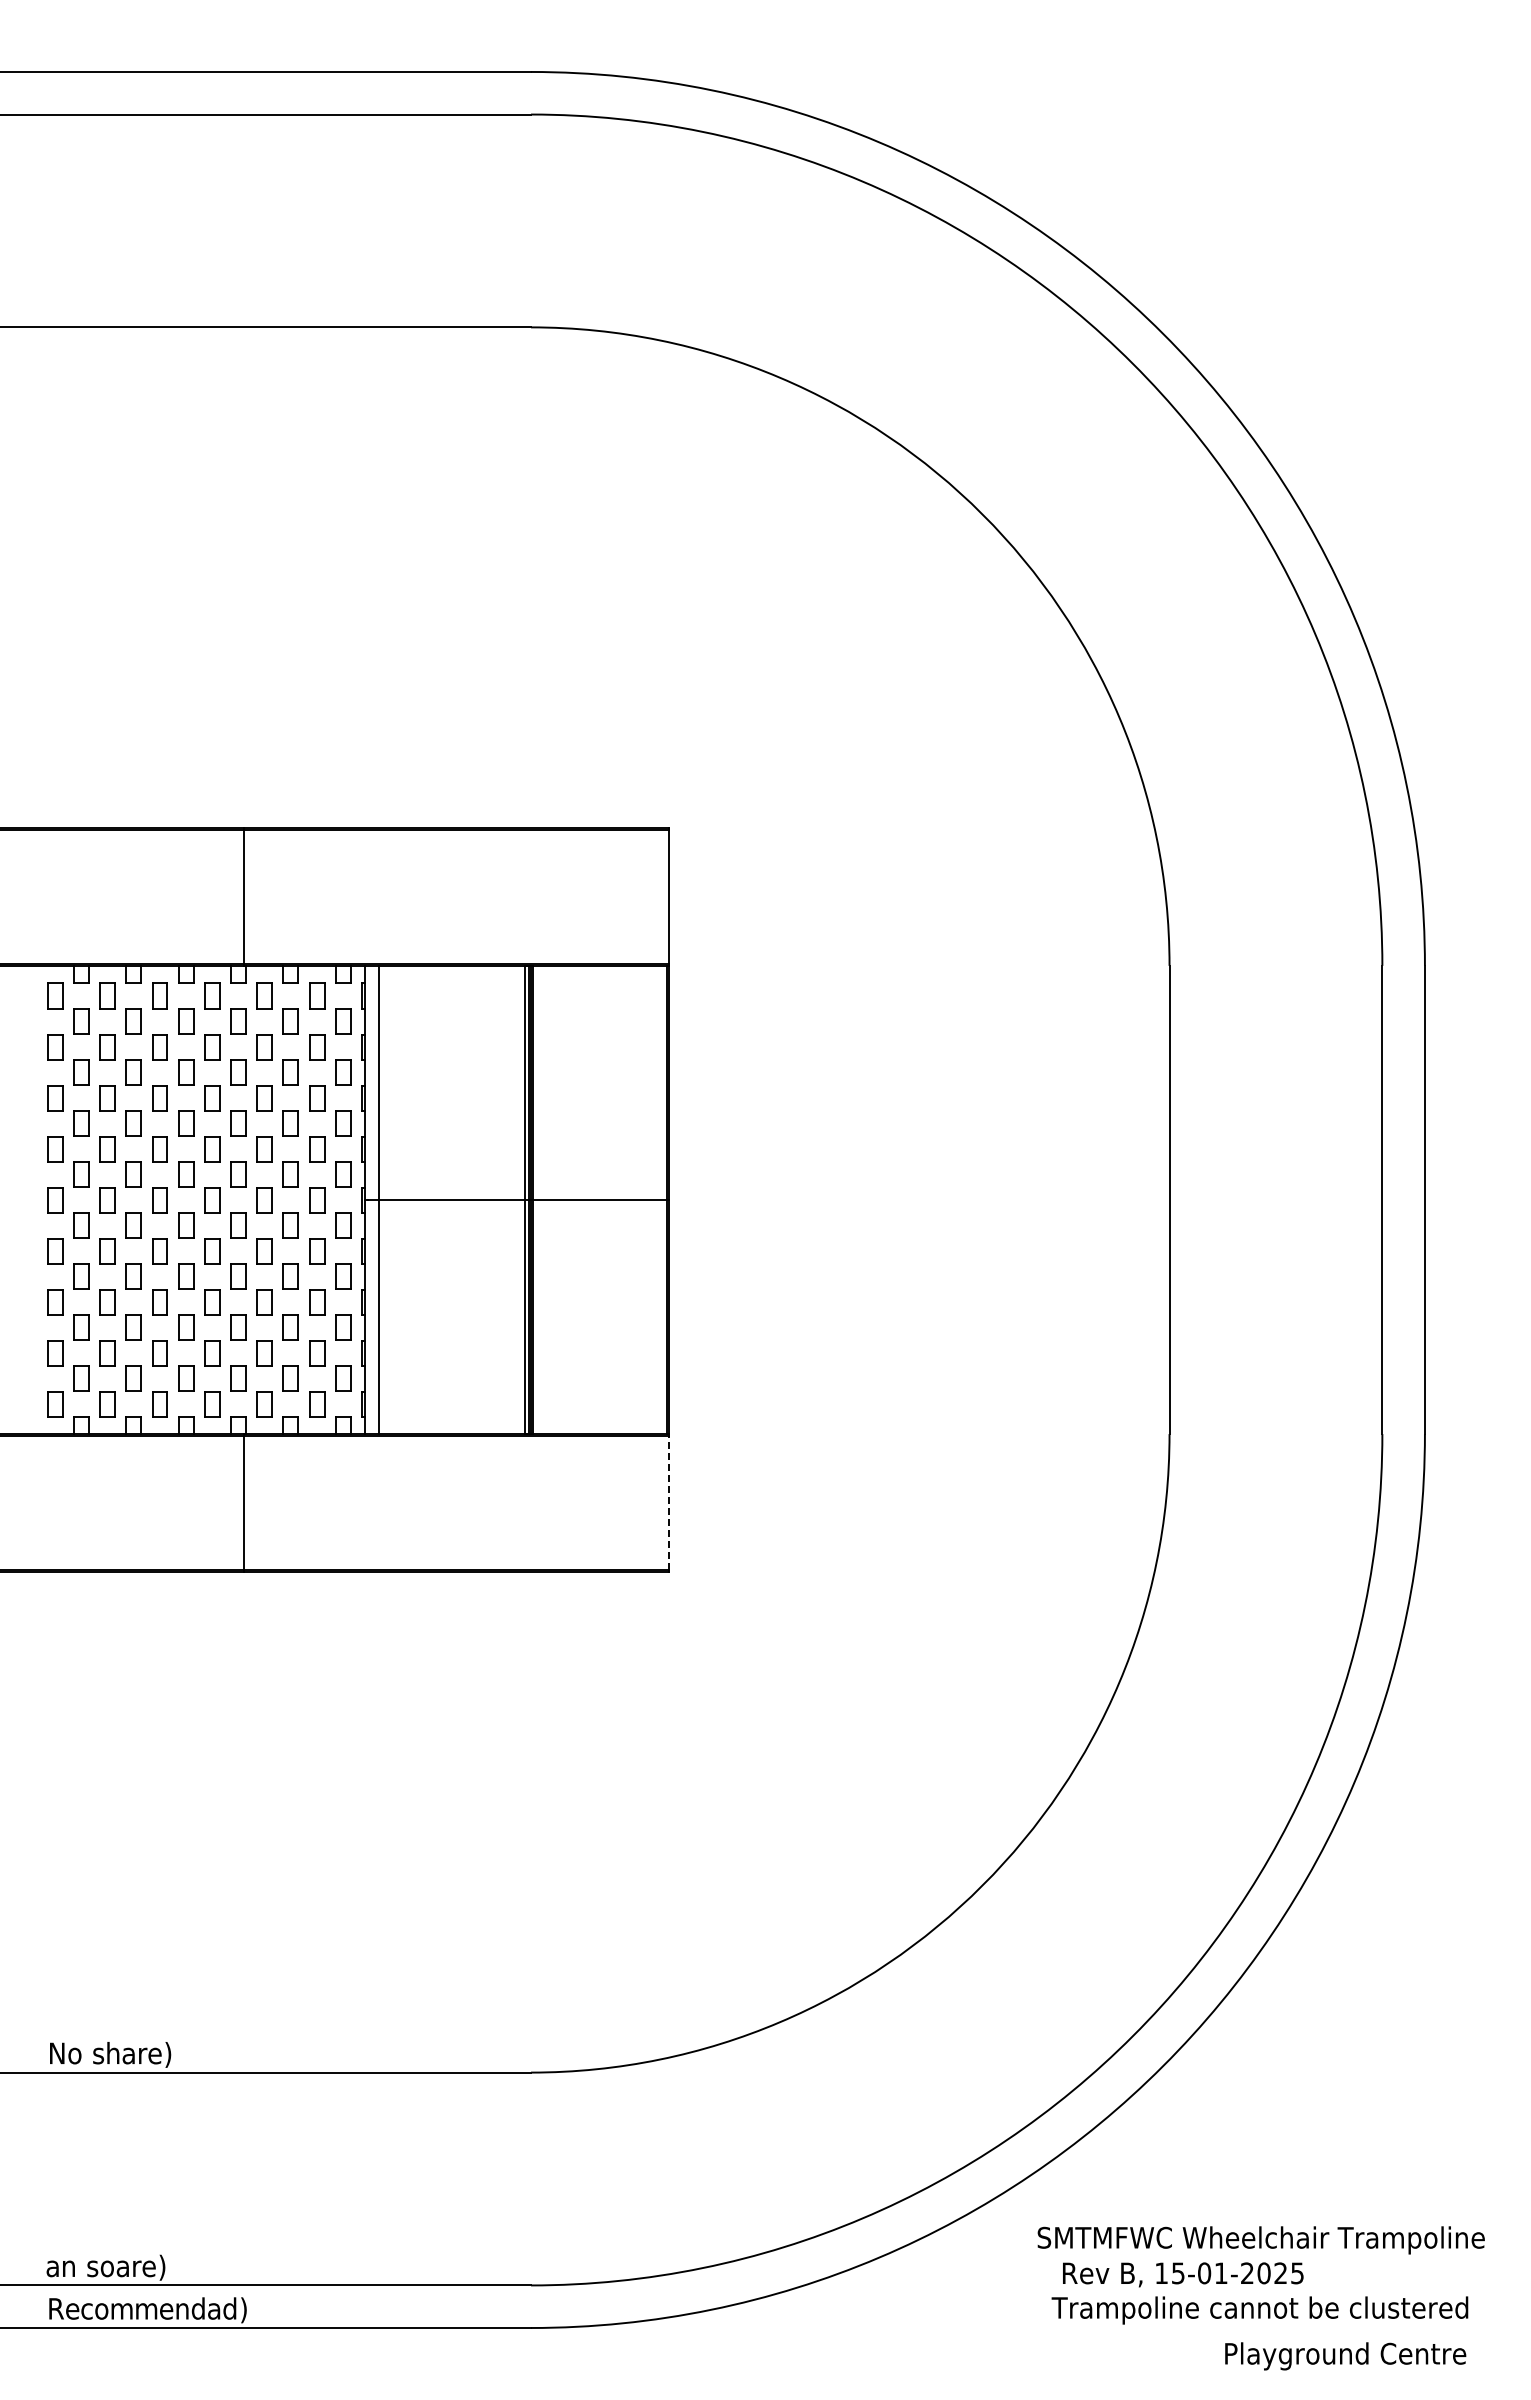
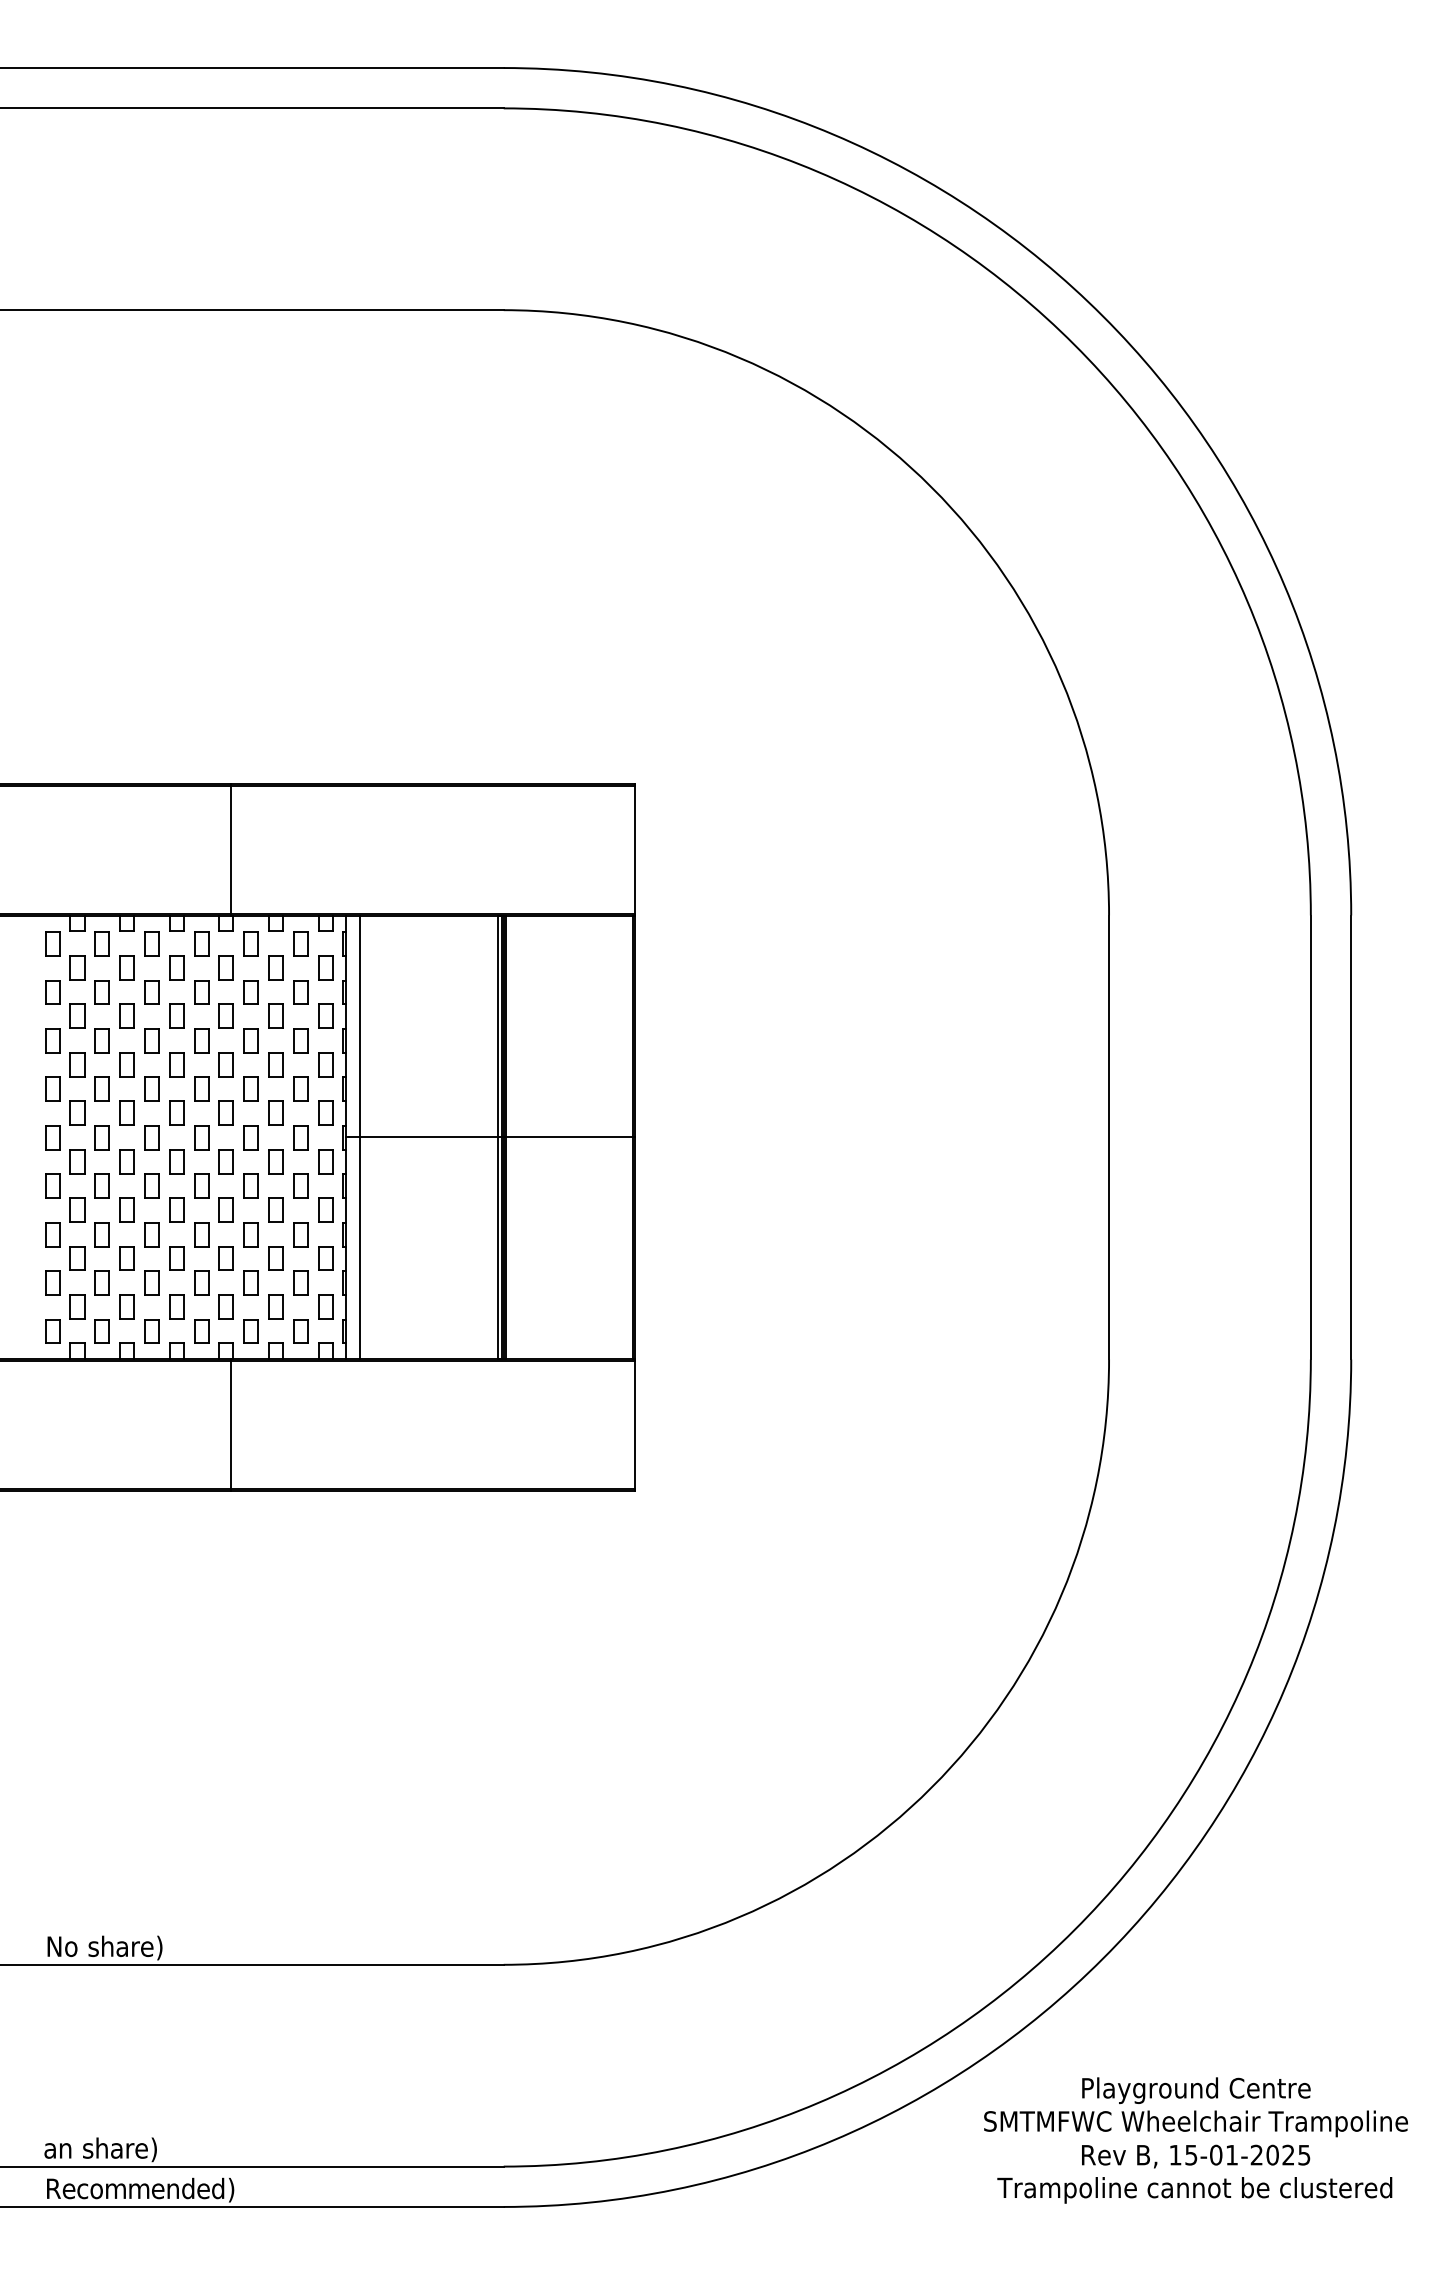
line: (669, 1502) -> (634, 1424), dashed -> solid
text: (106, 2265) -> (101, 2147), o -> h
text: (1183, 2274) -> (1196, 2156), moved
text: (214, 2311) -> (203, 2191), a -> e
text: (1345, 2356) -> (1196, 2090), moved

